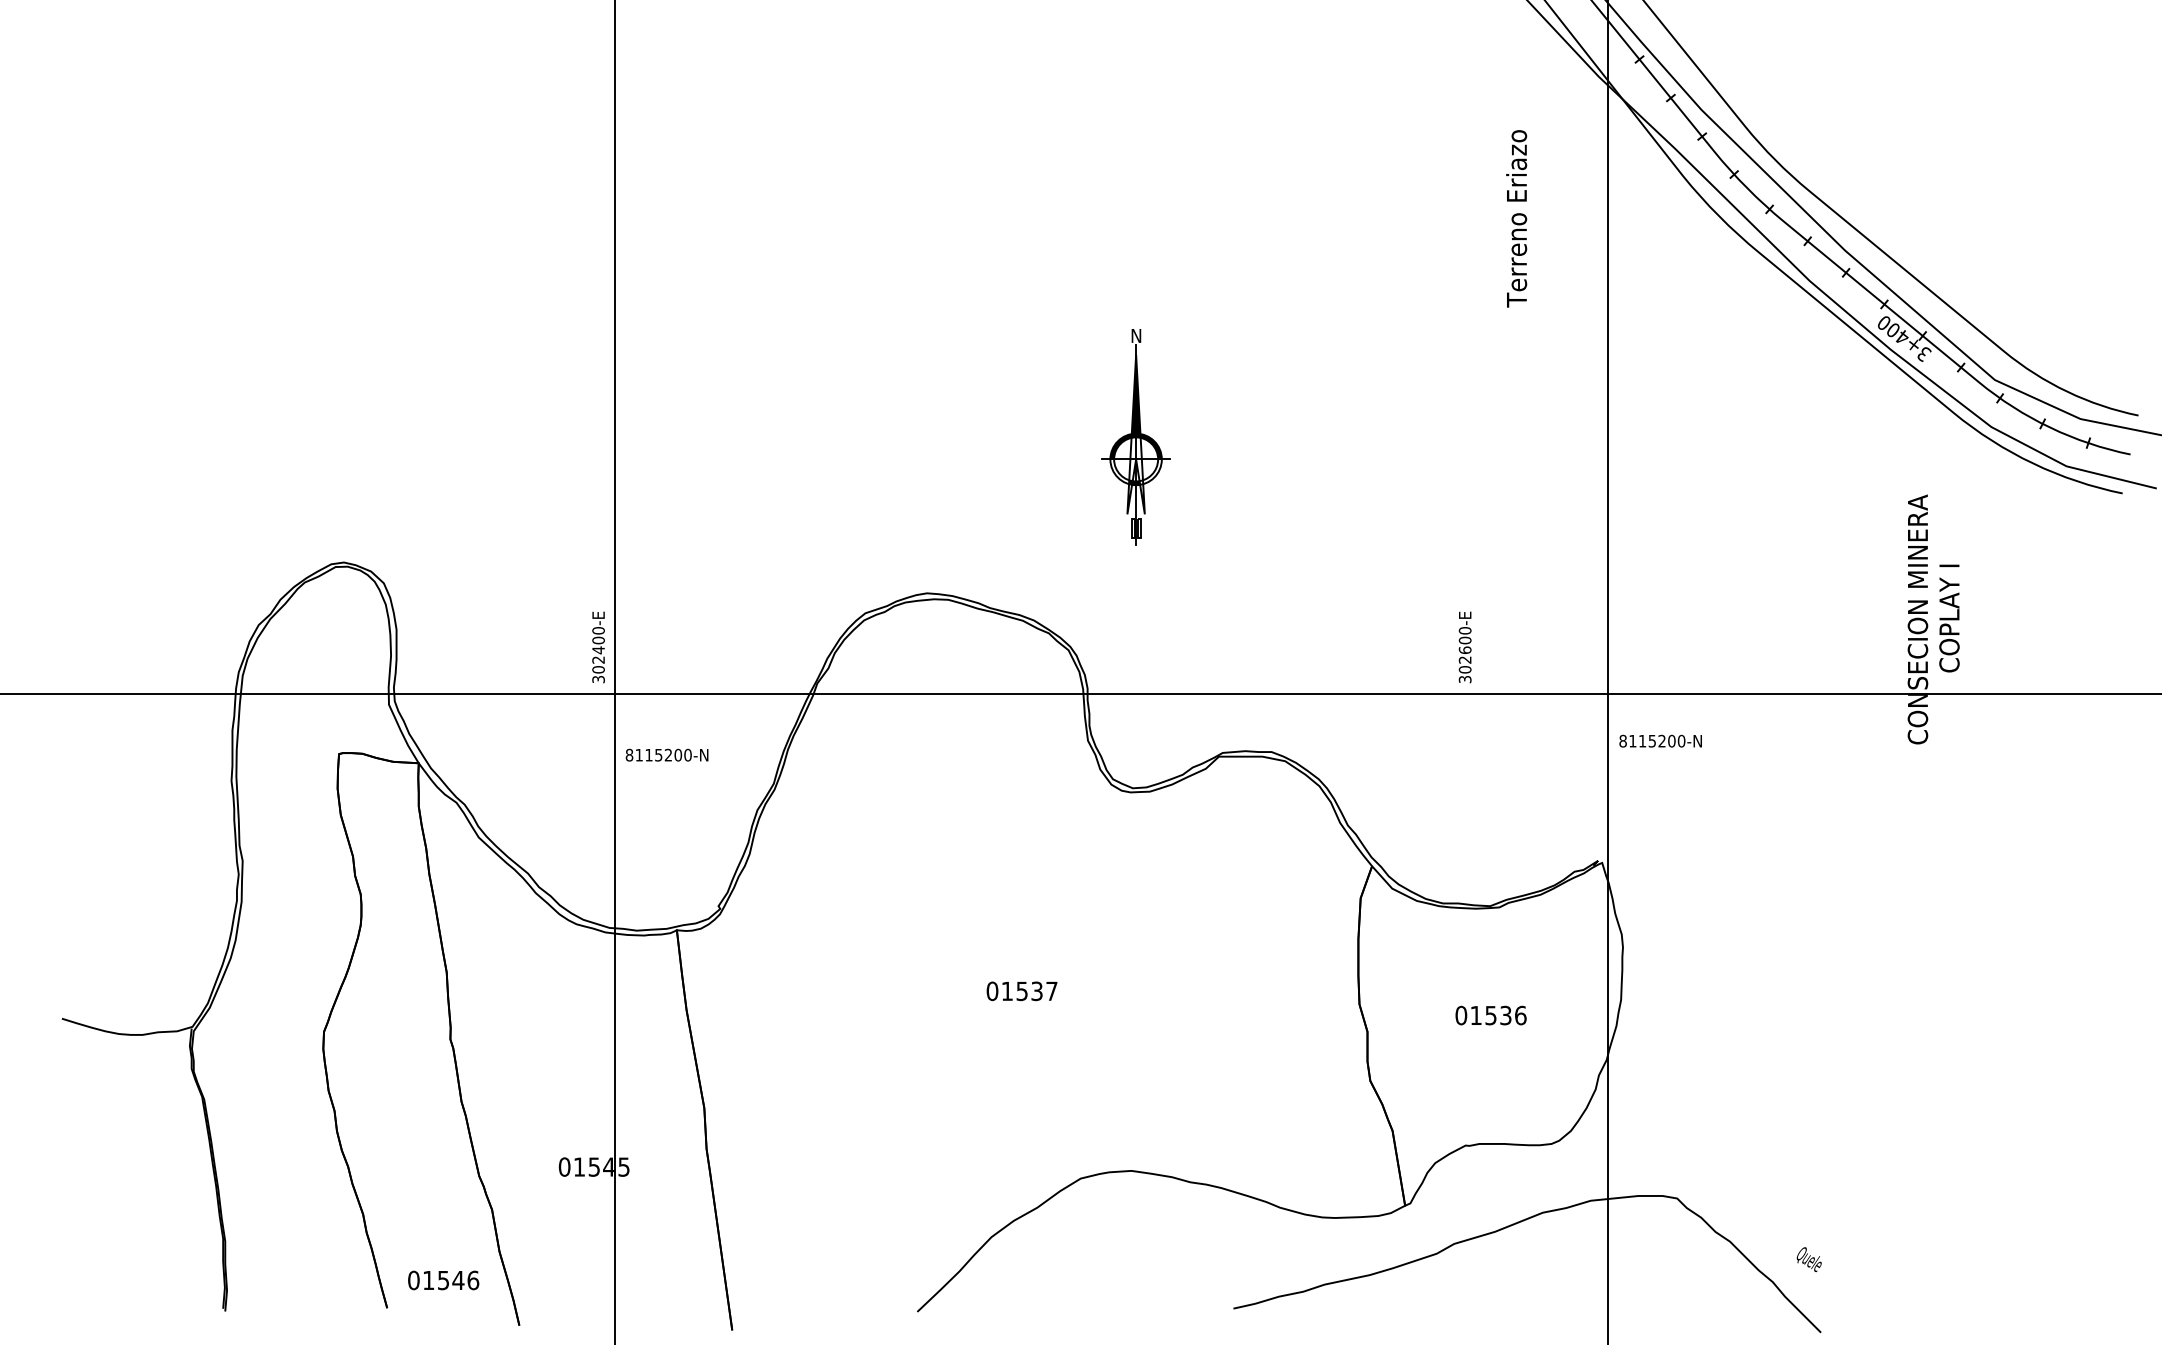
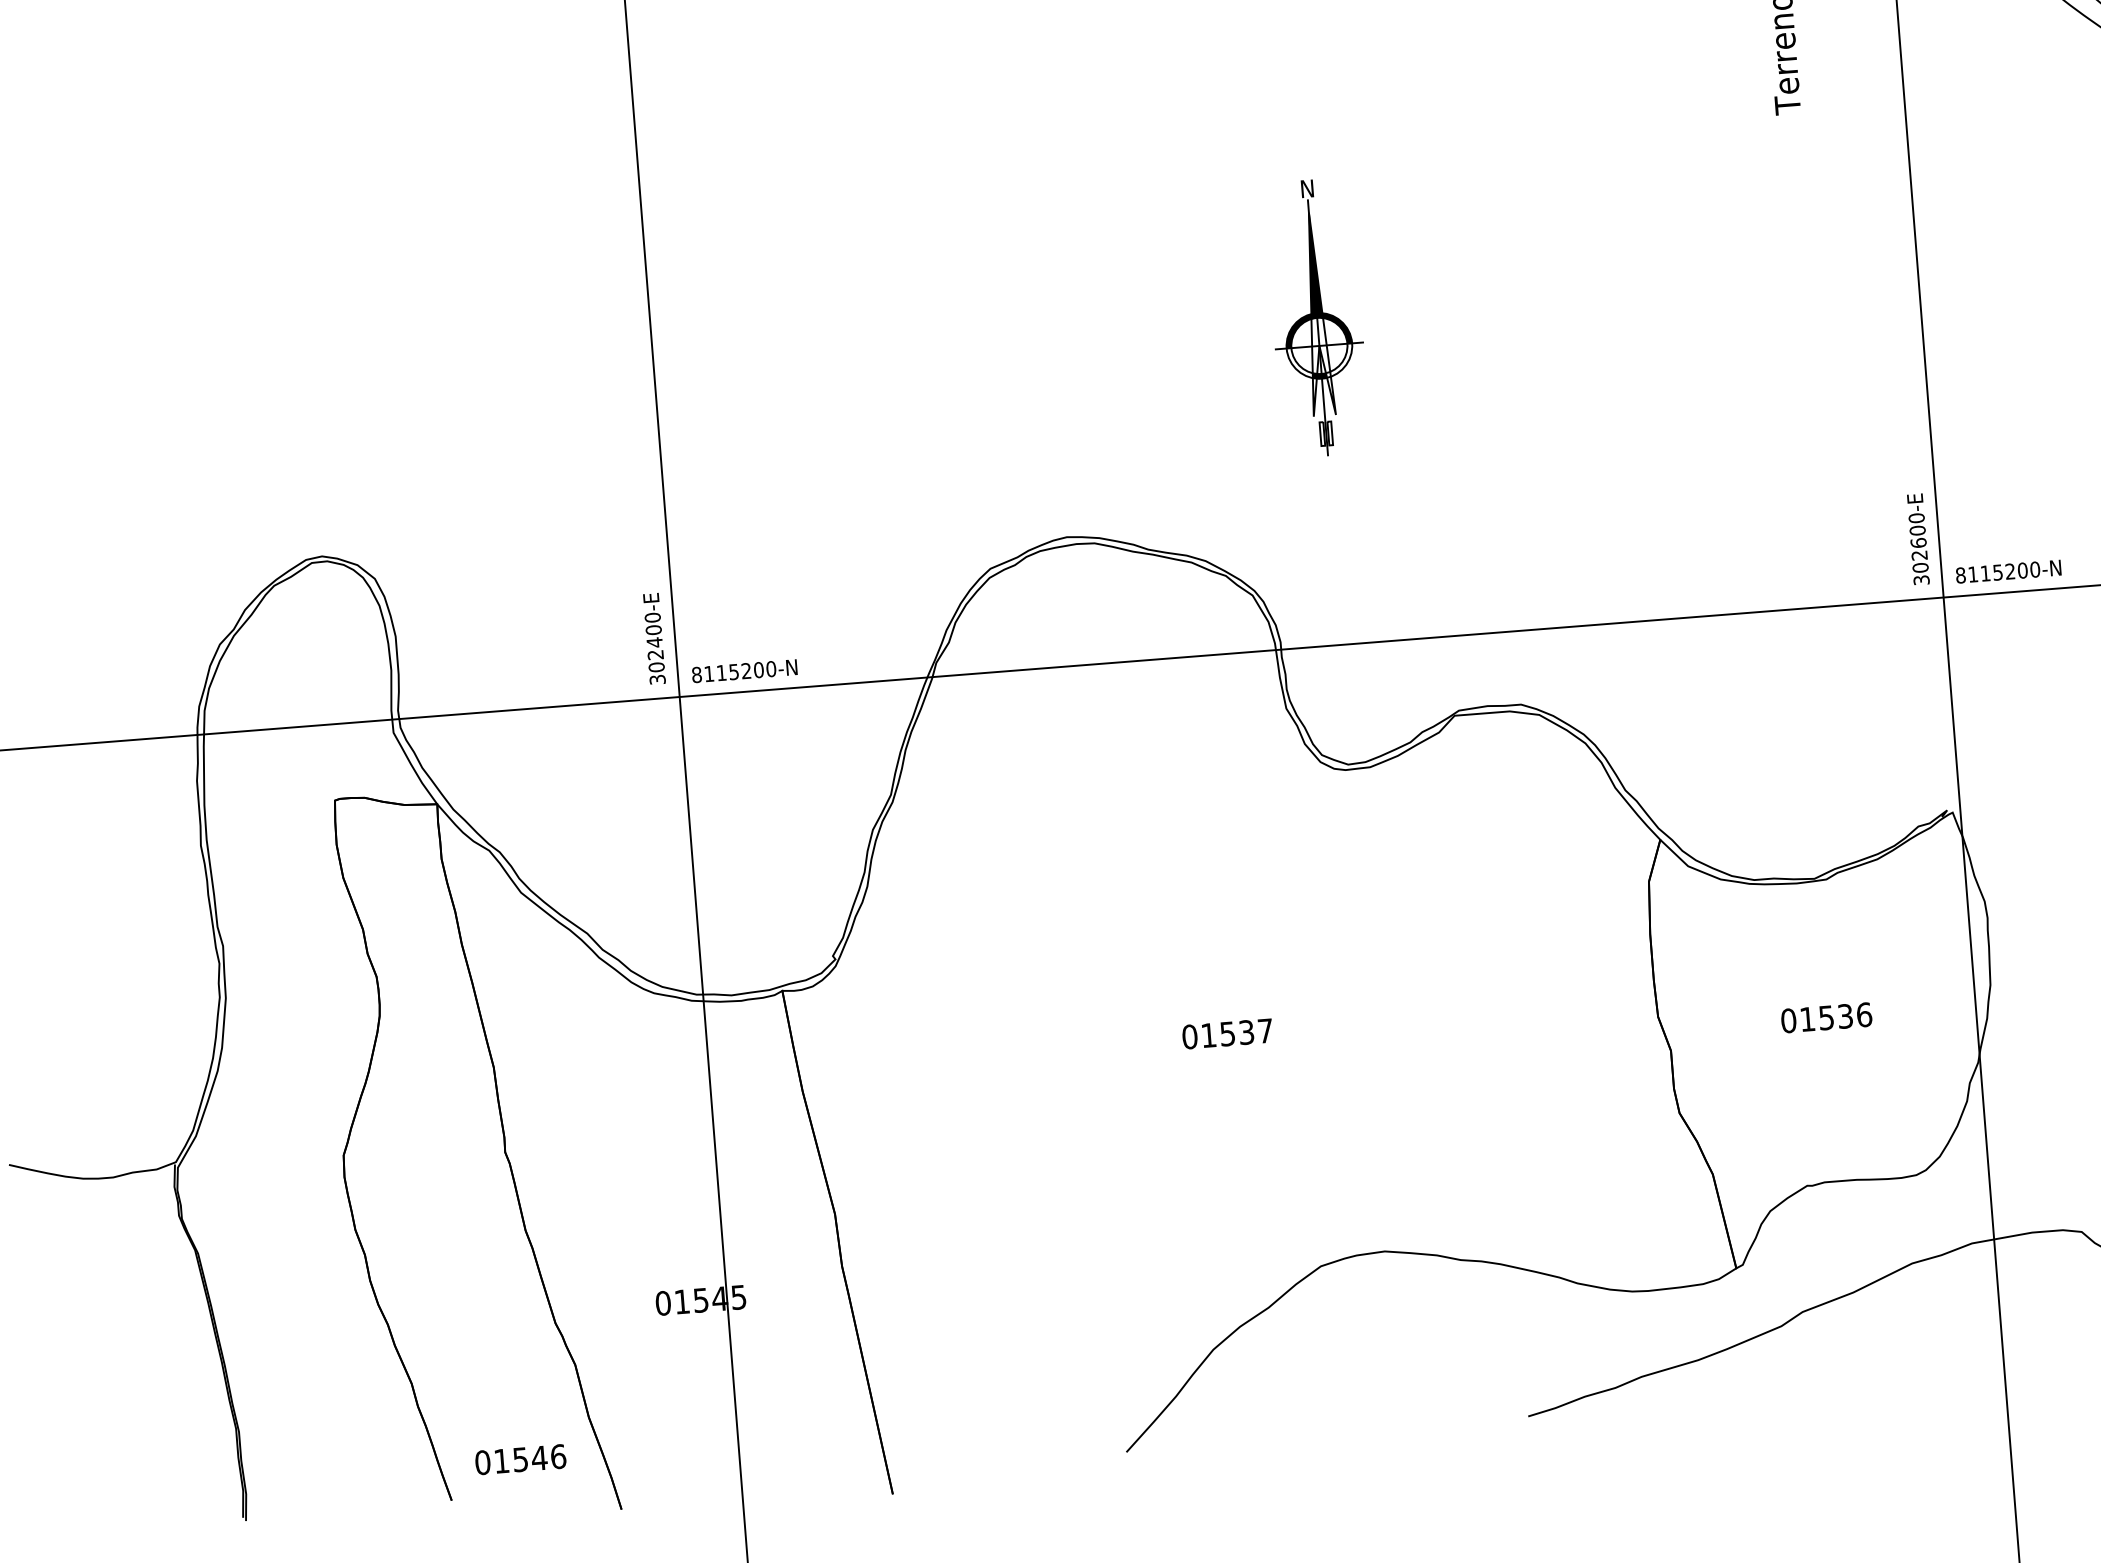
text: (1464, 647) -> (1917, 539), moved
text: (1660, 740) -> (2008, 570), moved
text: (666, 754) -> (743, 670), moved

